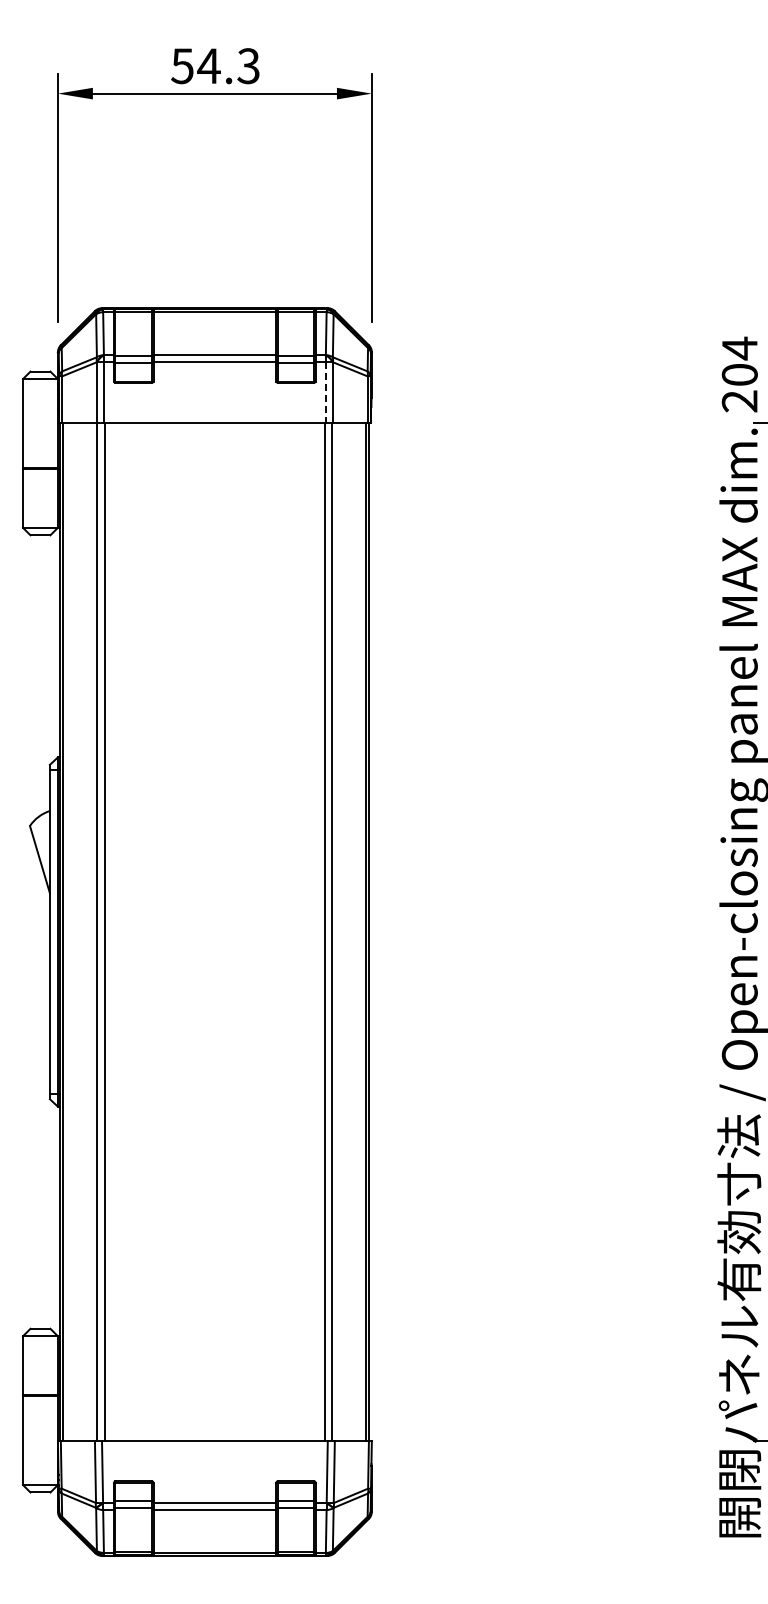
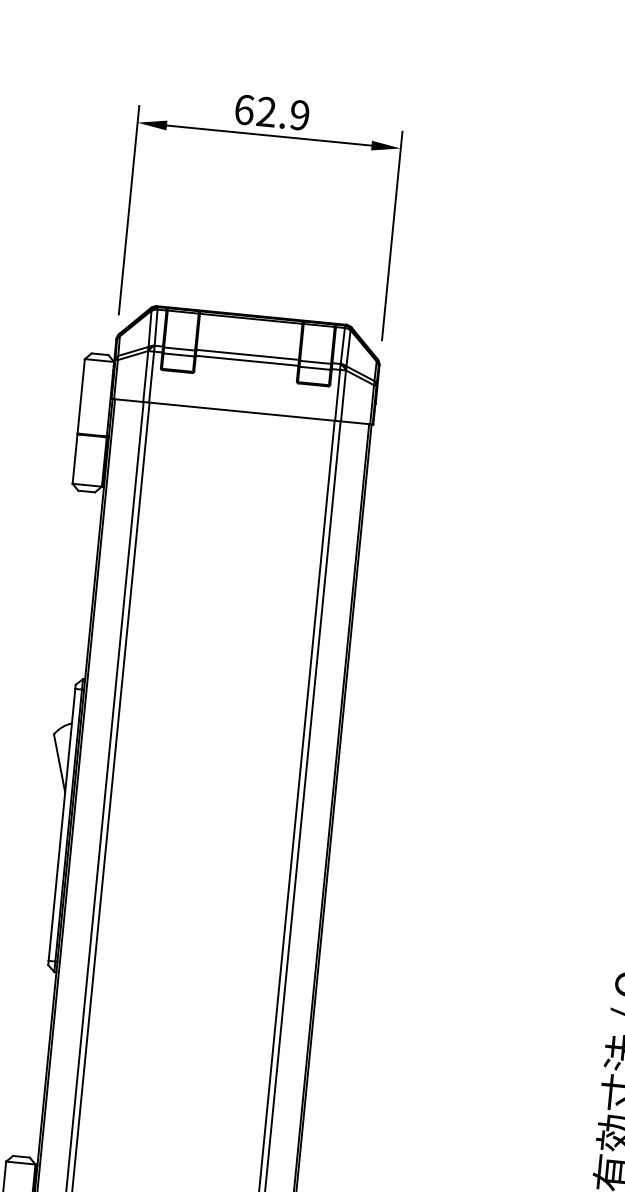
text: (215, 66) -> (271, 112), 54.3 -> 62.9
line: (325, 393) -> (337, 396), dashed -> solid

